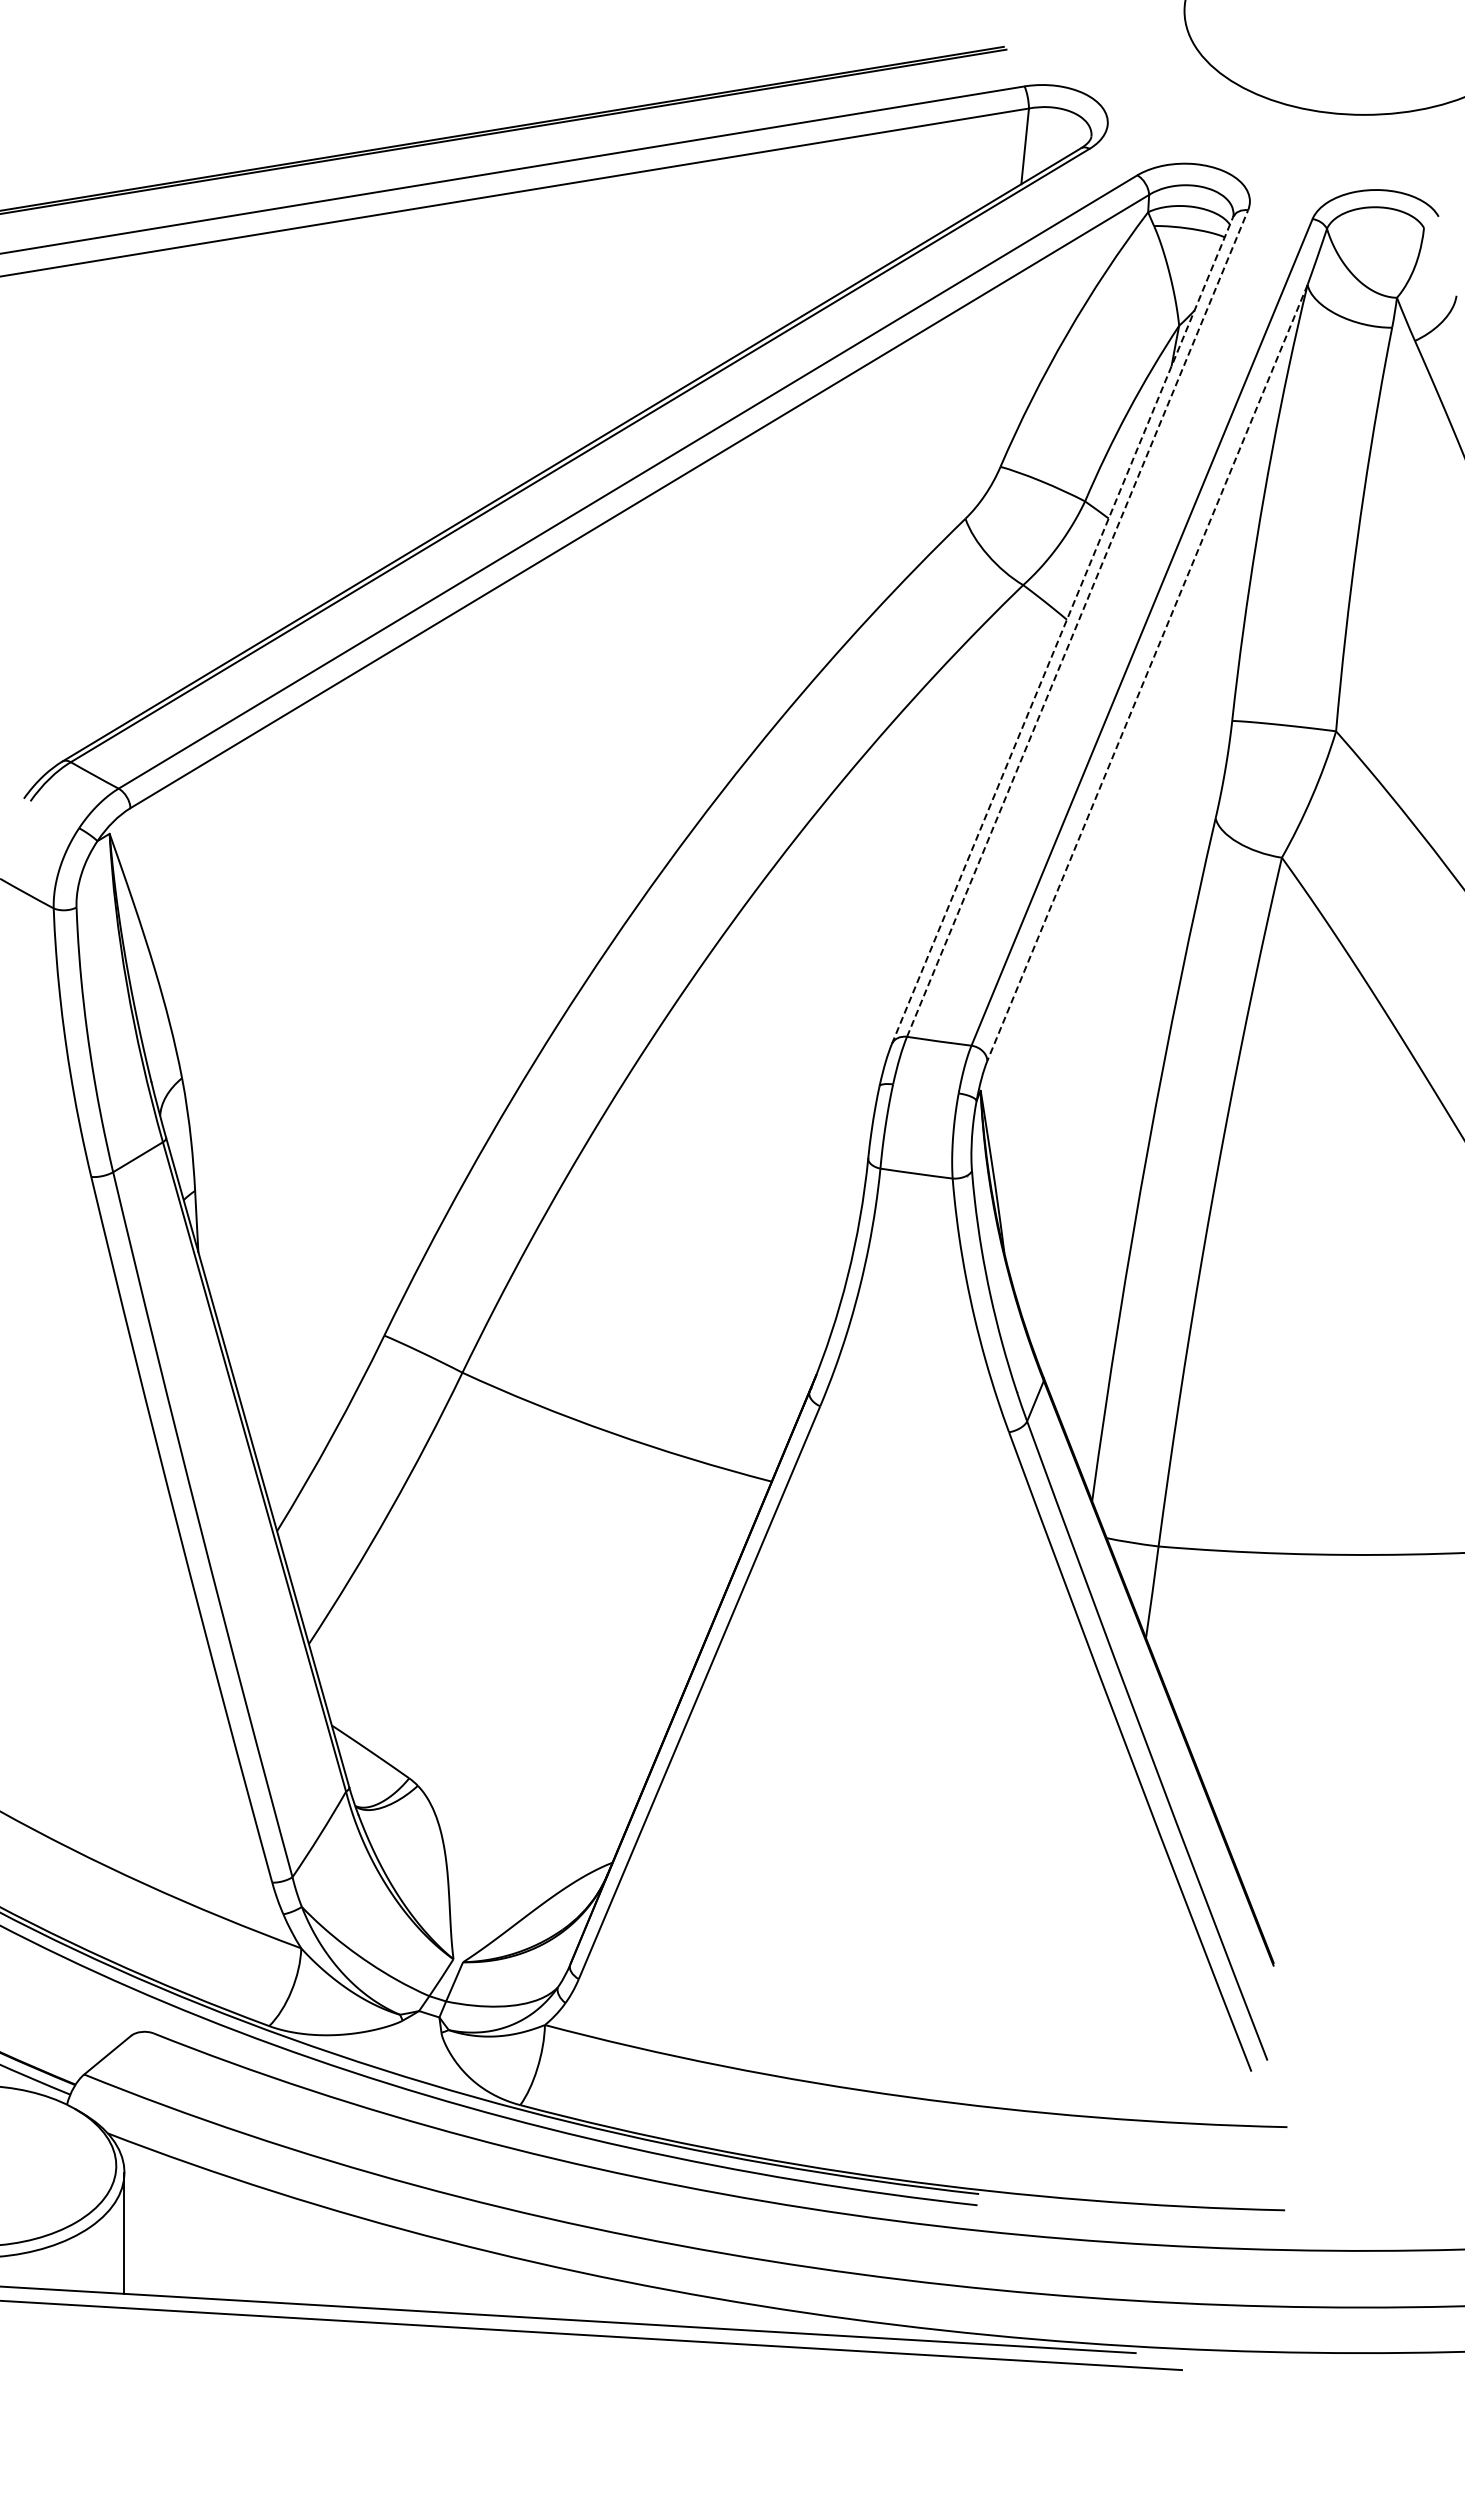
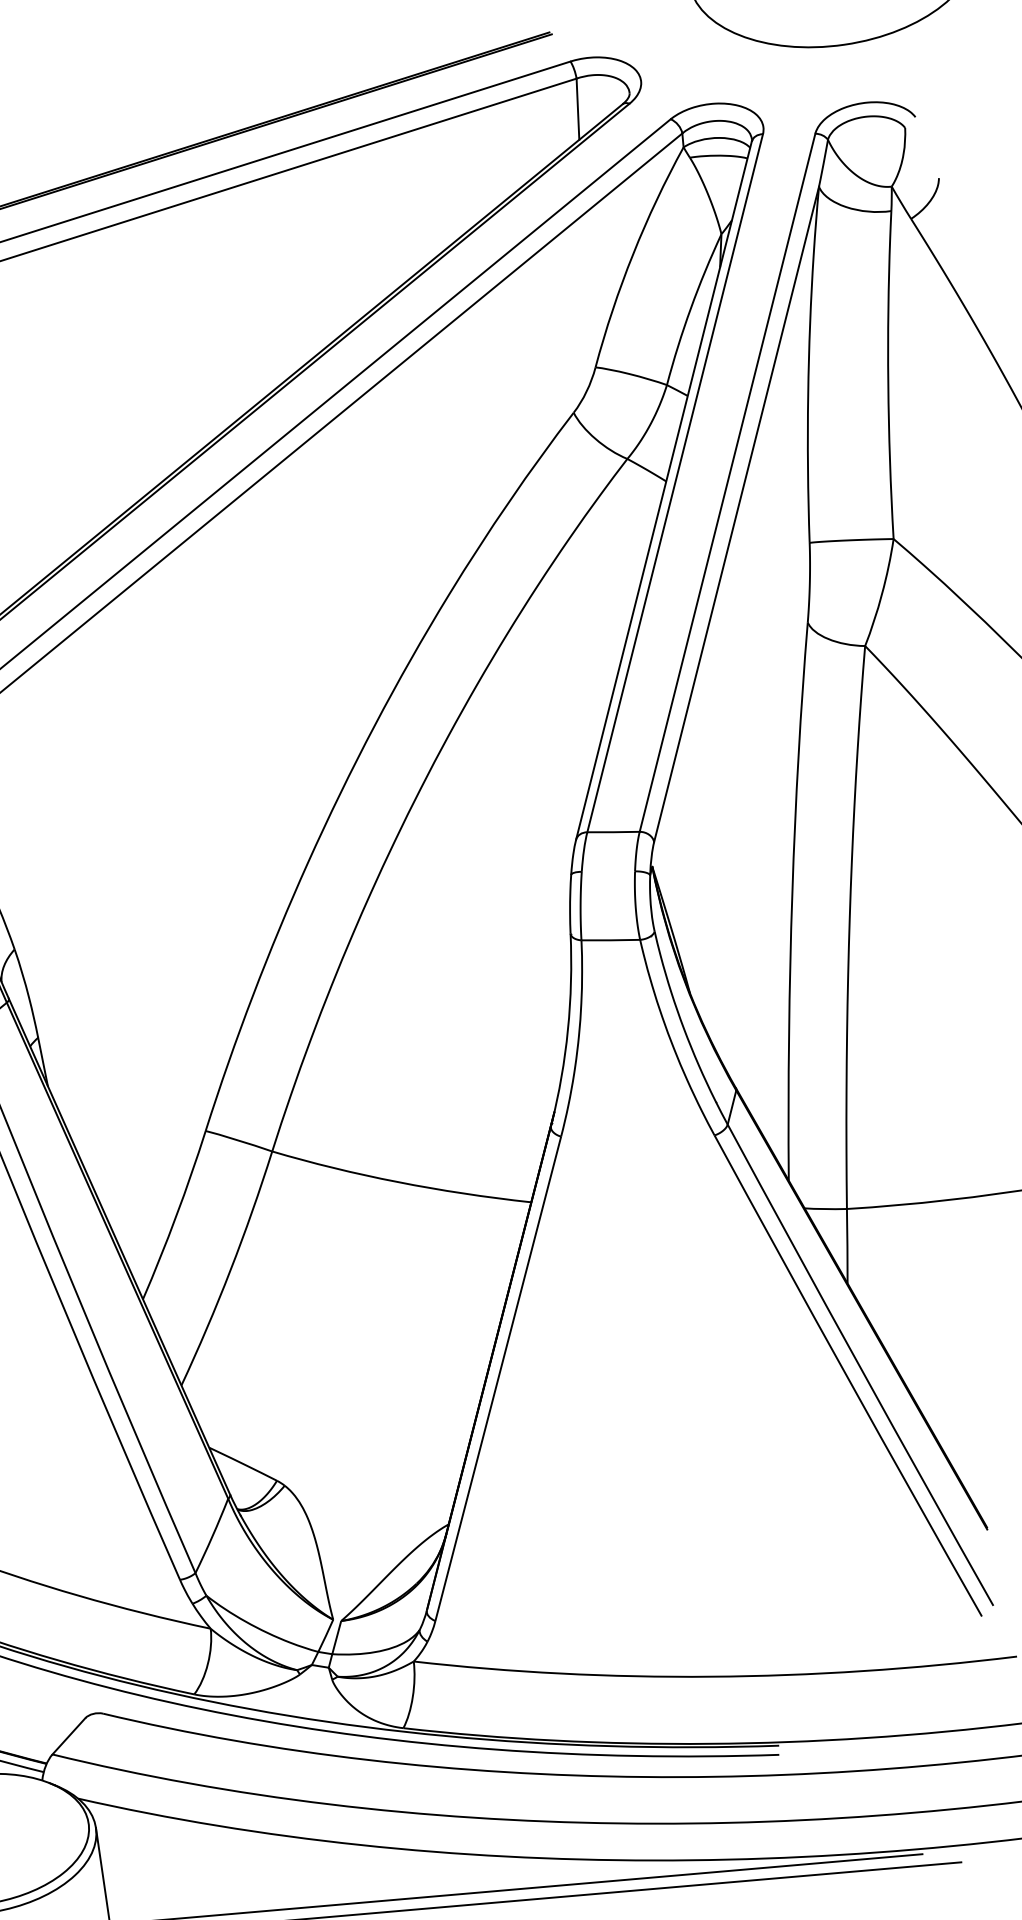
line: (1077, 623) -> (675, 483), dashed -> solid
line: (1062, 630) -> (663, 490), dashed -> solid
line: (1147, 672) -> (736, 514), dashed -> solid

